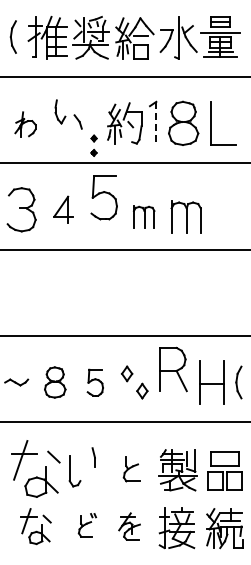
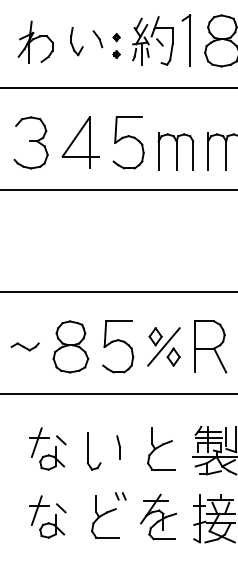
part: (60, 111) -> (76, 41), moved
line: (156, 123) -> (190, 41), dashed -> solid
part: (25, 124) -> (35, 42), size x1.43
part: (93, 145) -> (115, 45), moved
part: (103, 197) -> (127, 142), moved
part: (63, 209) -> (80, 142), size x1.67
part: (143, 216) -> (175, 150), size x1.43
part: (173, 369) -> (210, 346), moved
part: (54, 382) -> (69, 346), size x1.43
part: (95, 382) -> (118, 346), size x1.67
line: (133, 382) -> (163, 346), added
part: (93, 457) -> (118, 447), moved
part: (35, 468) -> (47, 448), size x0.62
part: (131, 469) -> (160, 449), size x1.43
part: (87, 525) -> (108, 515), size x1.67
part: (129, 526) -> (158, 516), size x1.43

